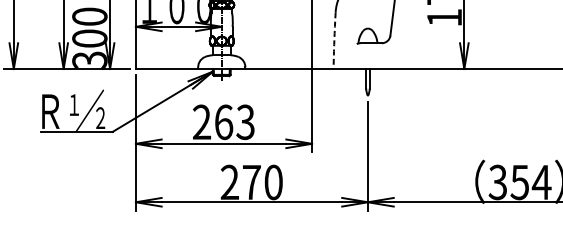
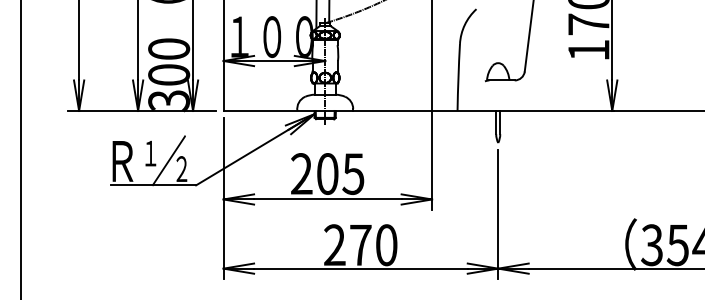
arc: (334, 40) -> (458, 77), dashed -> solid
text: (234, 121) -> (340, 173), 263 -> 205

